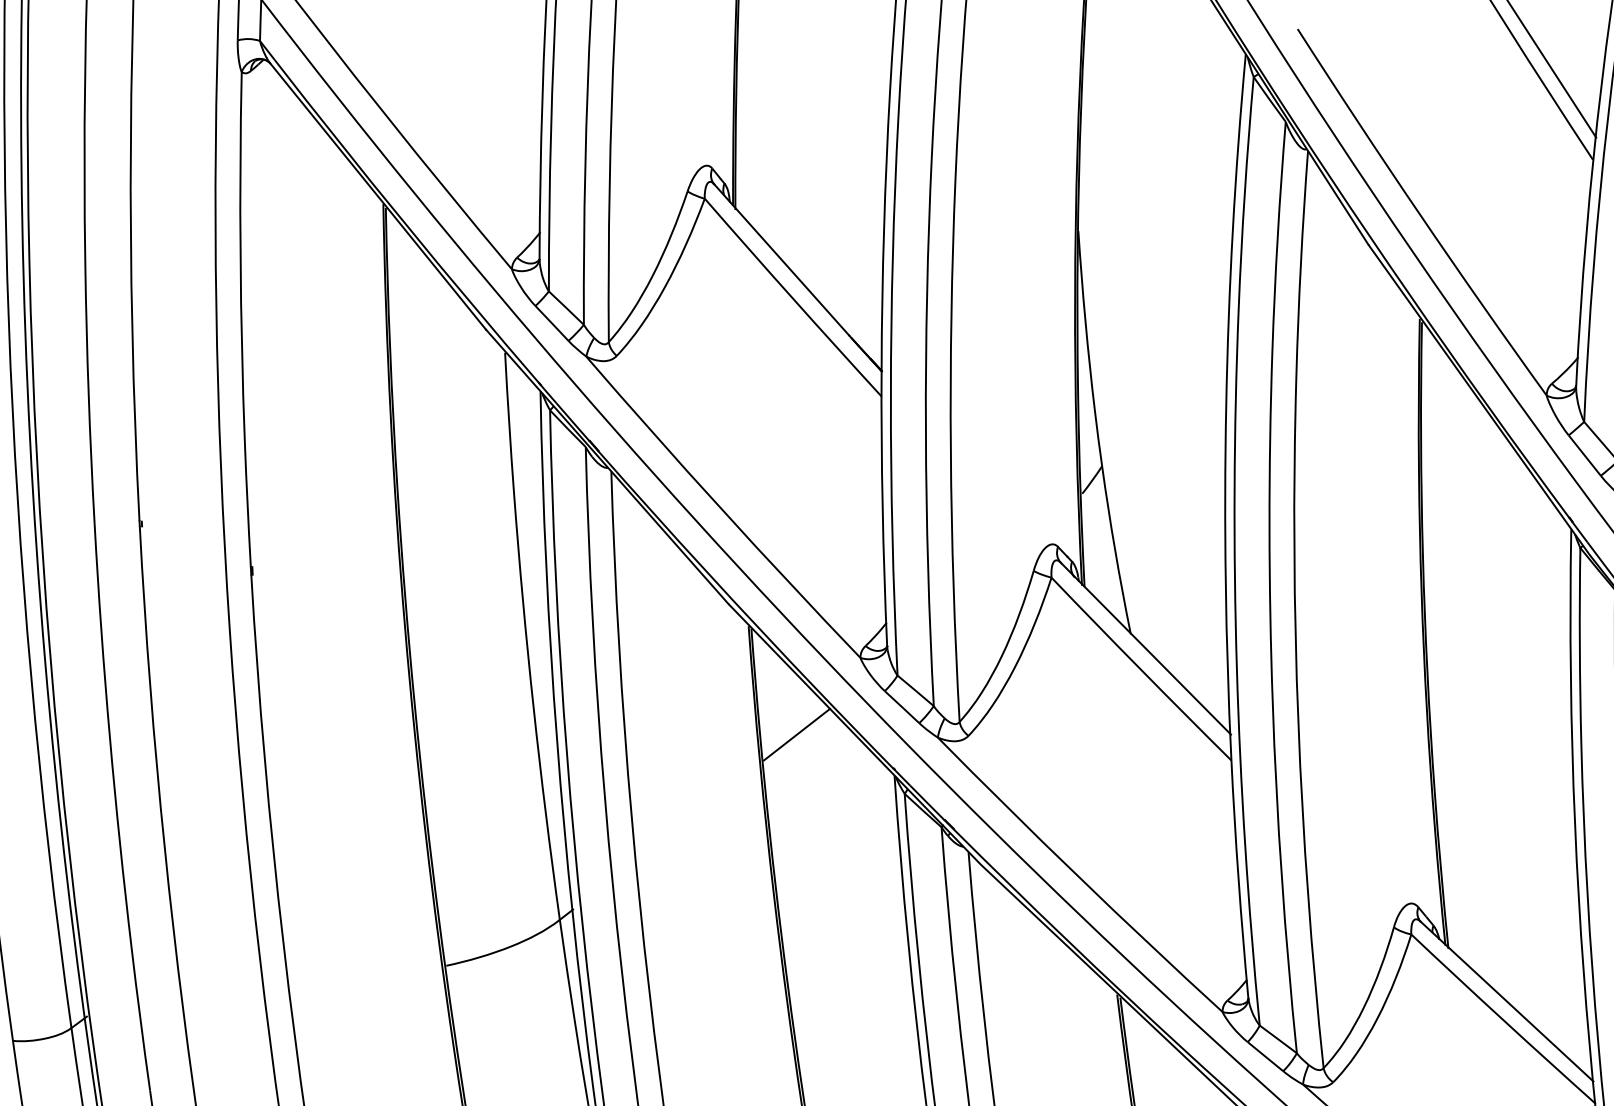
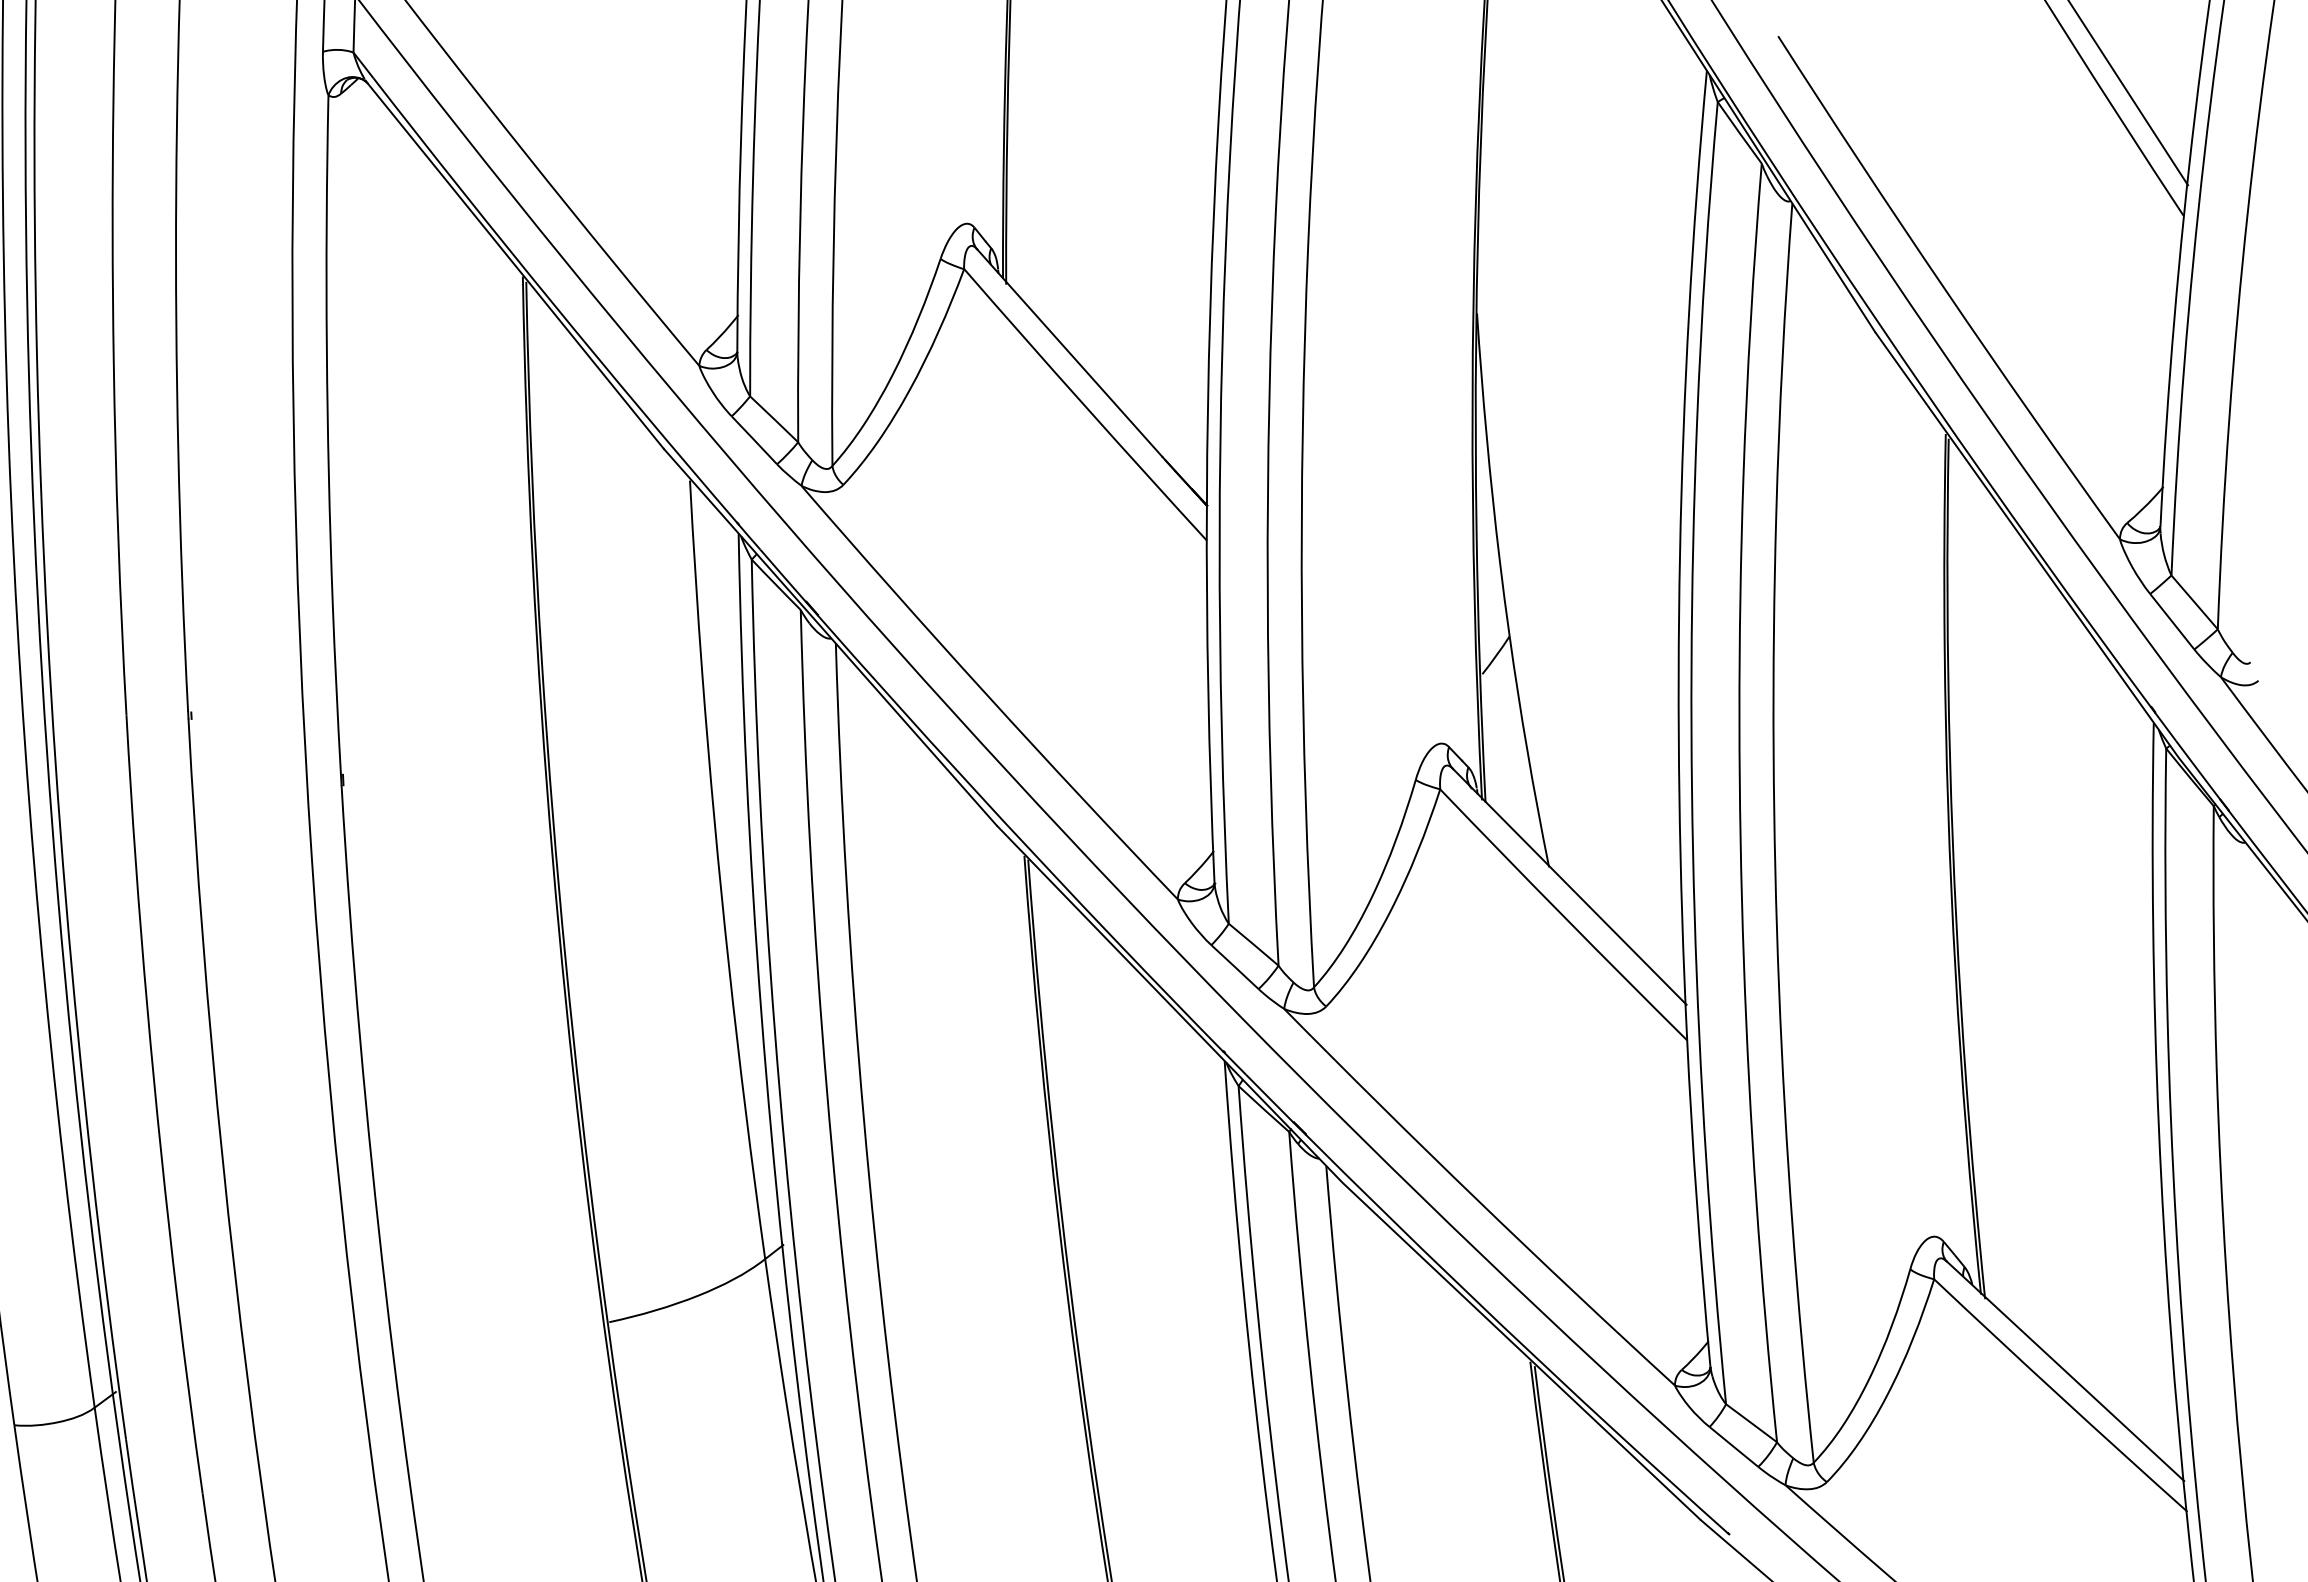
line: (796, 734) -> (1090, 1004), removed

